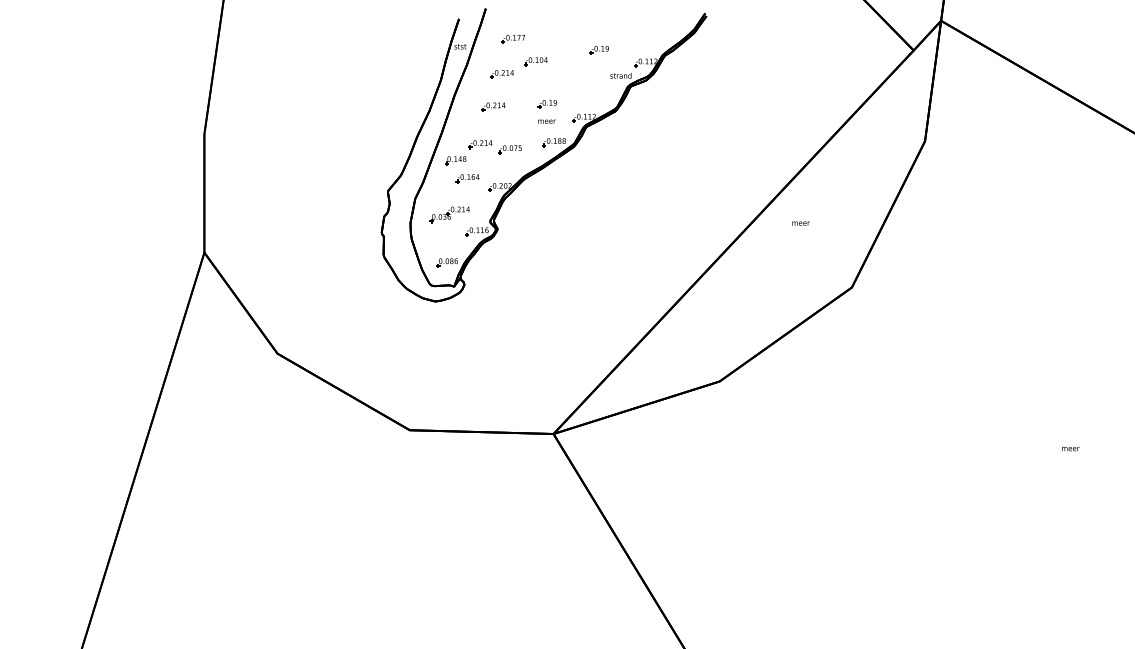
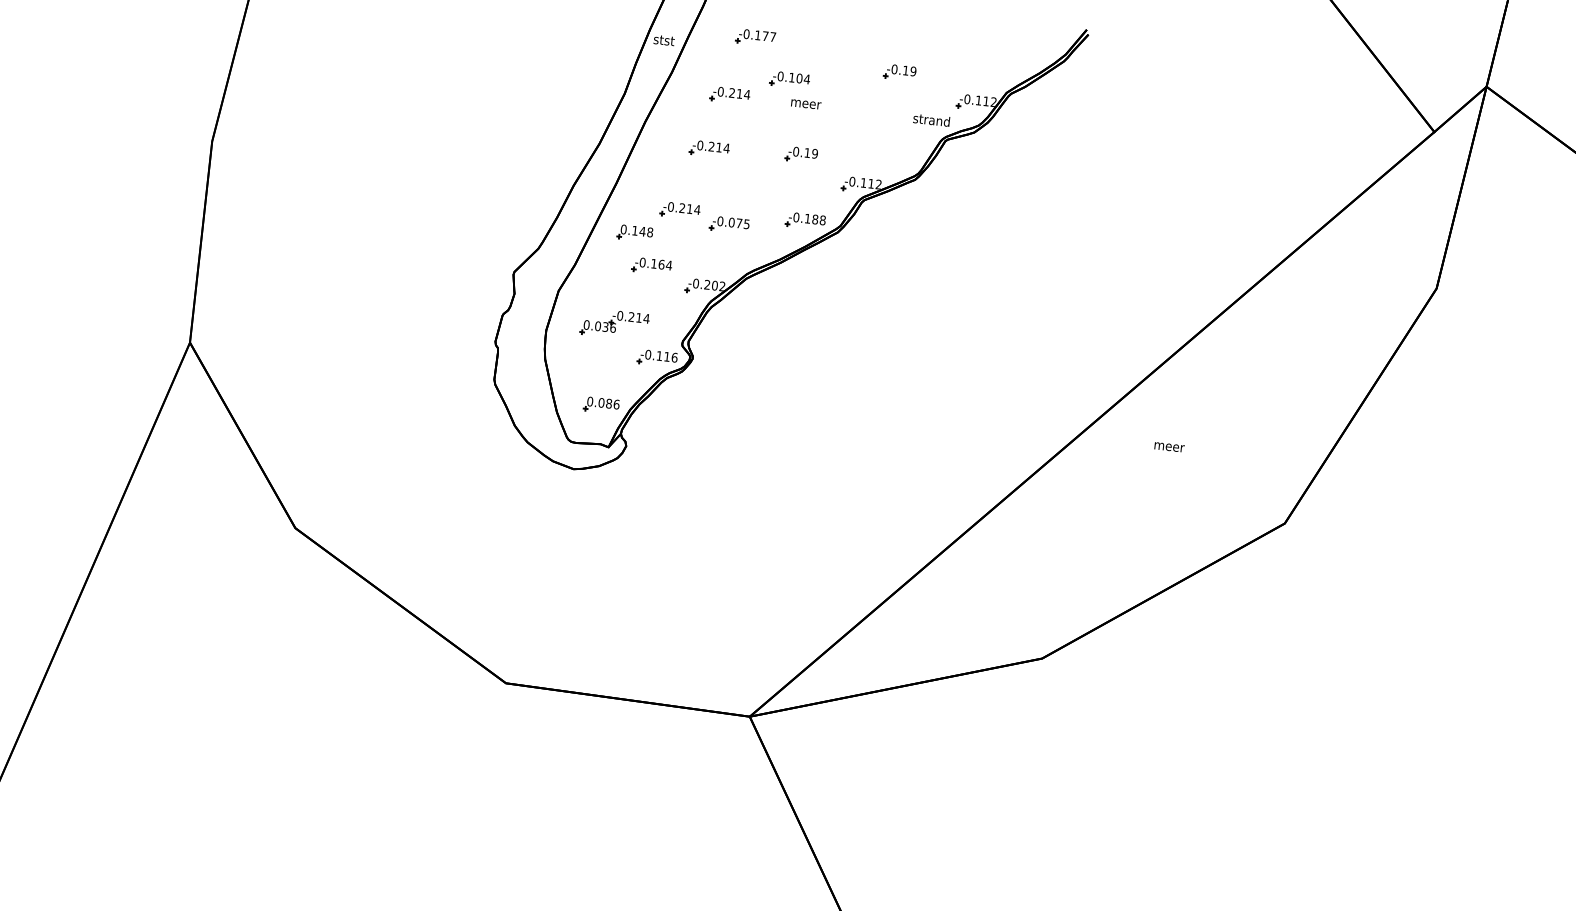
text: (546, 121) -> (805, 103), moved
text: (800, 223) -> (1168, 447), moved

